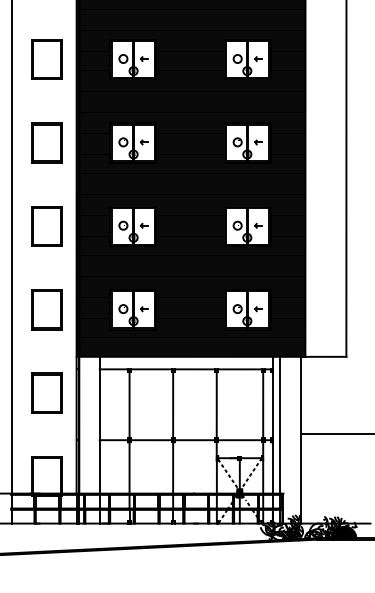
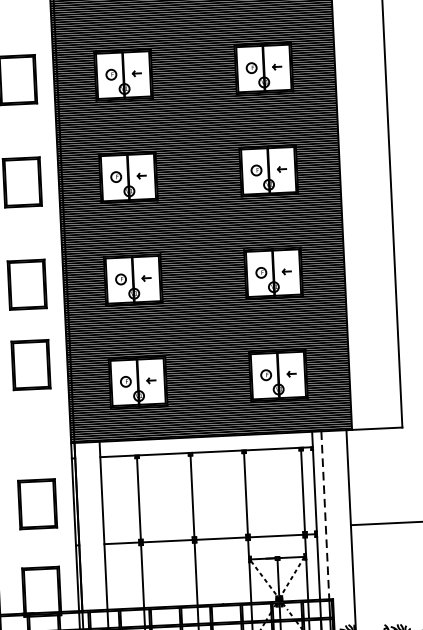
part: (46, 309) -> (30, 364), moved
part: (46, 392) -> (36, 503), moved
line: (280, 425) -> (325, 515), solid -> dashed

